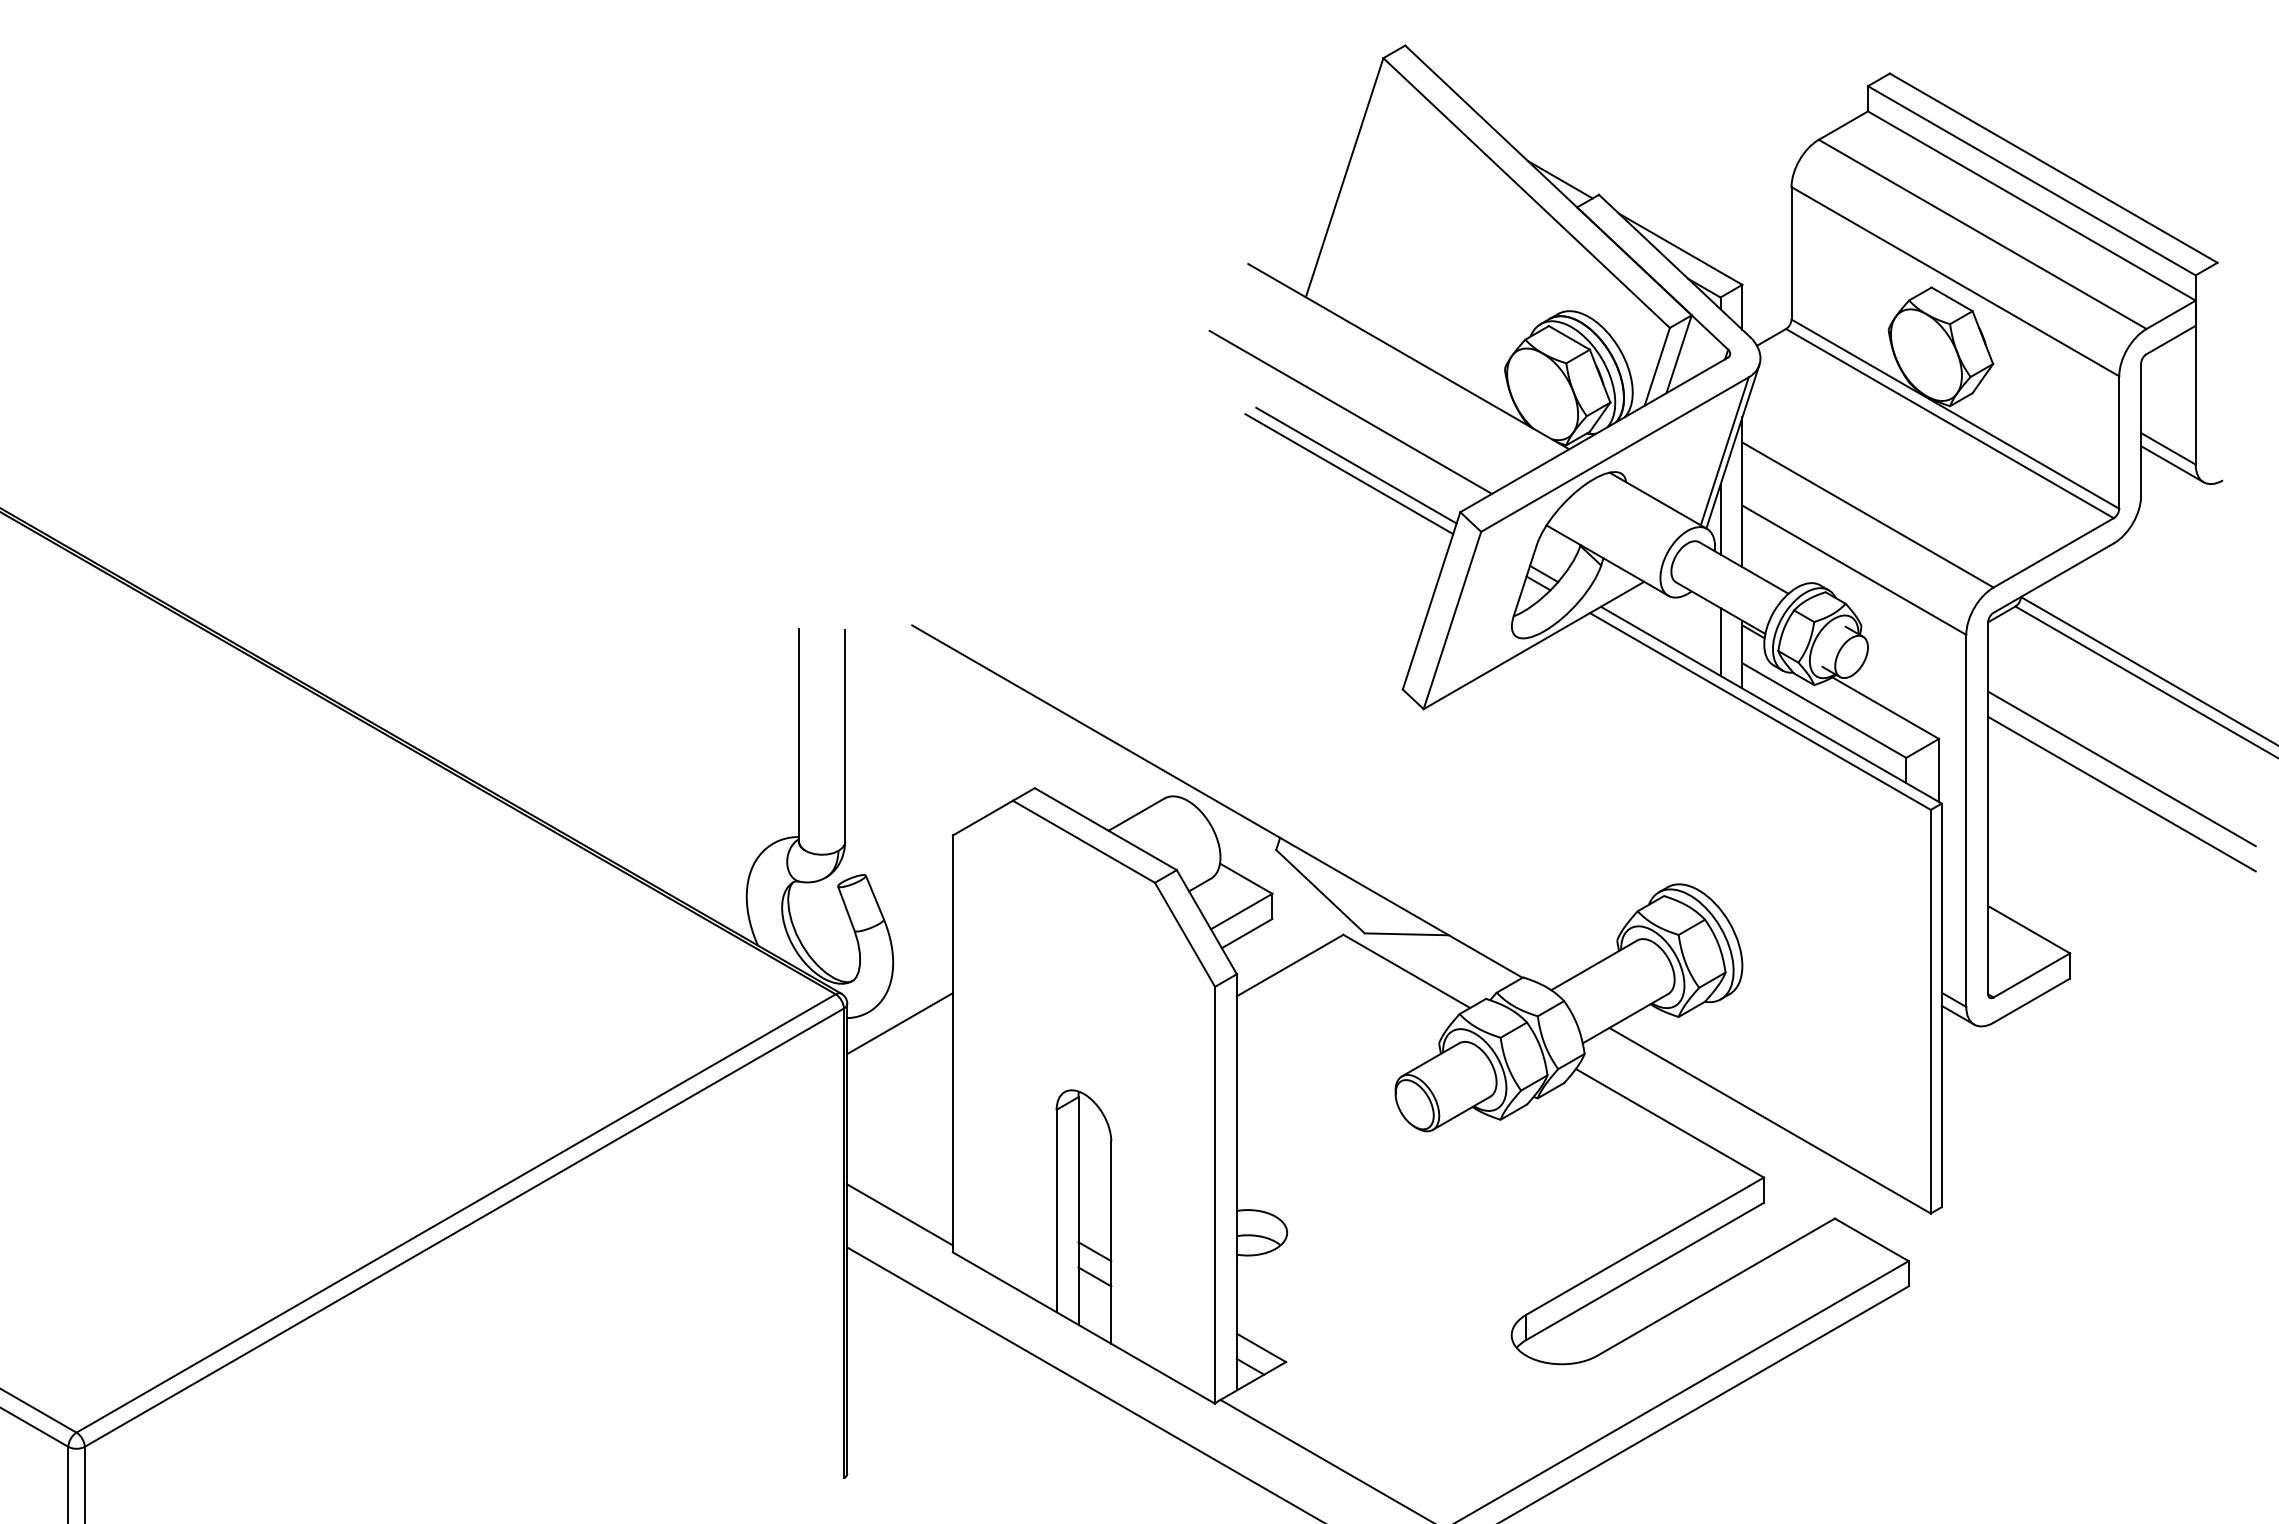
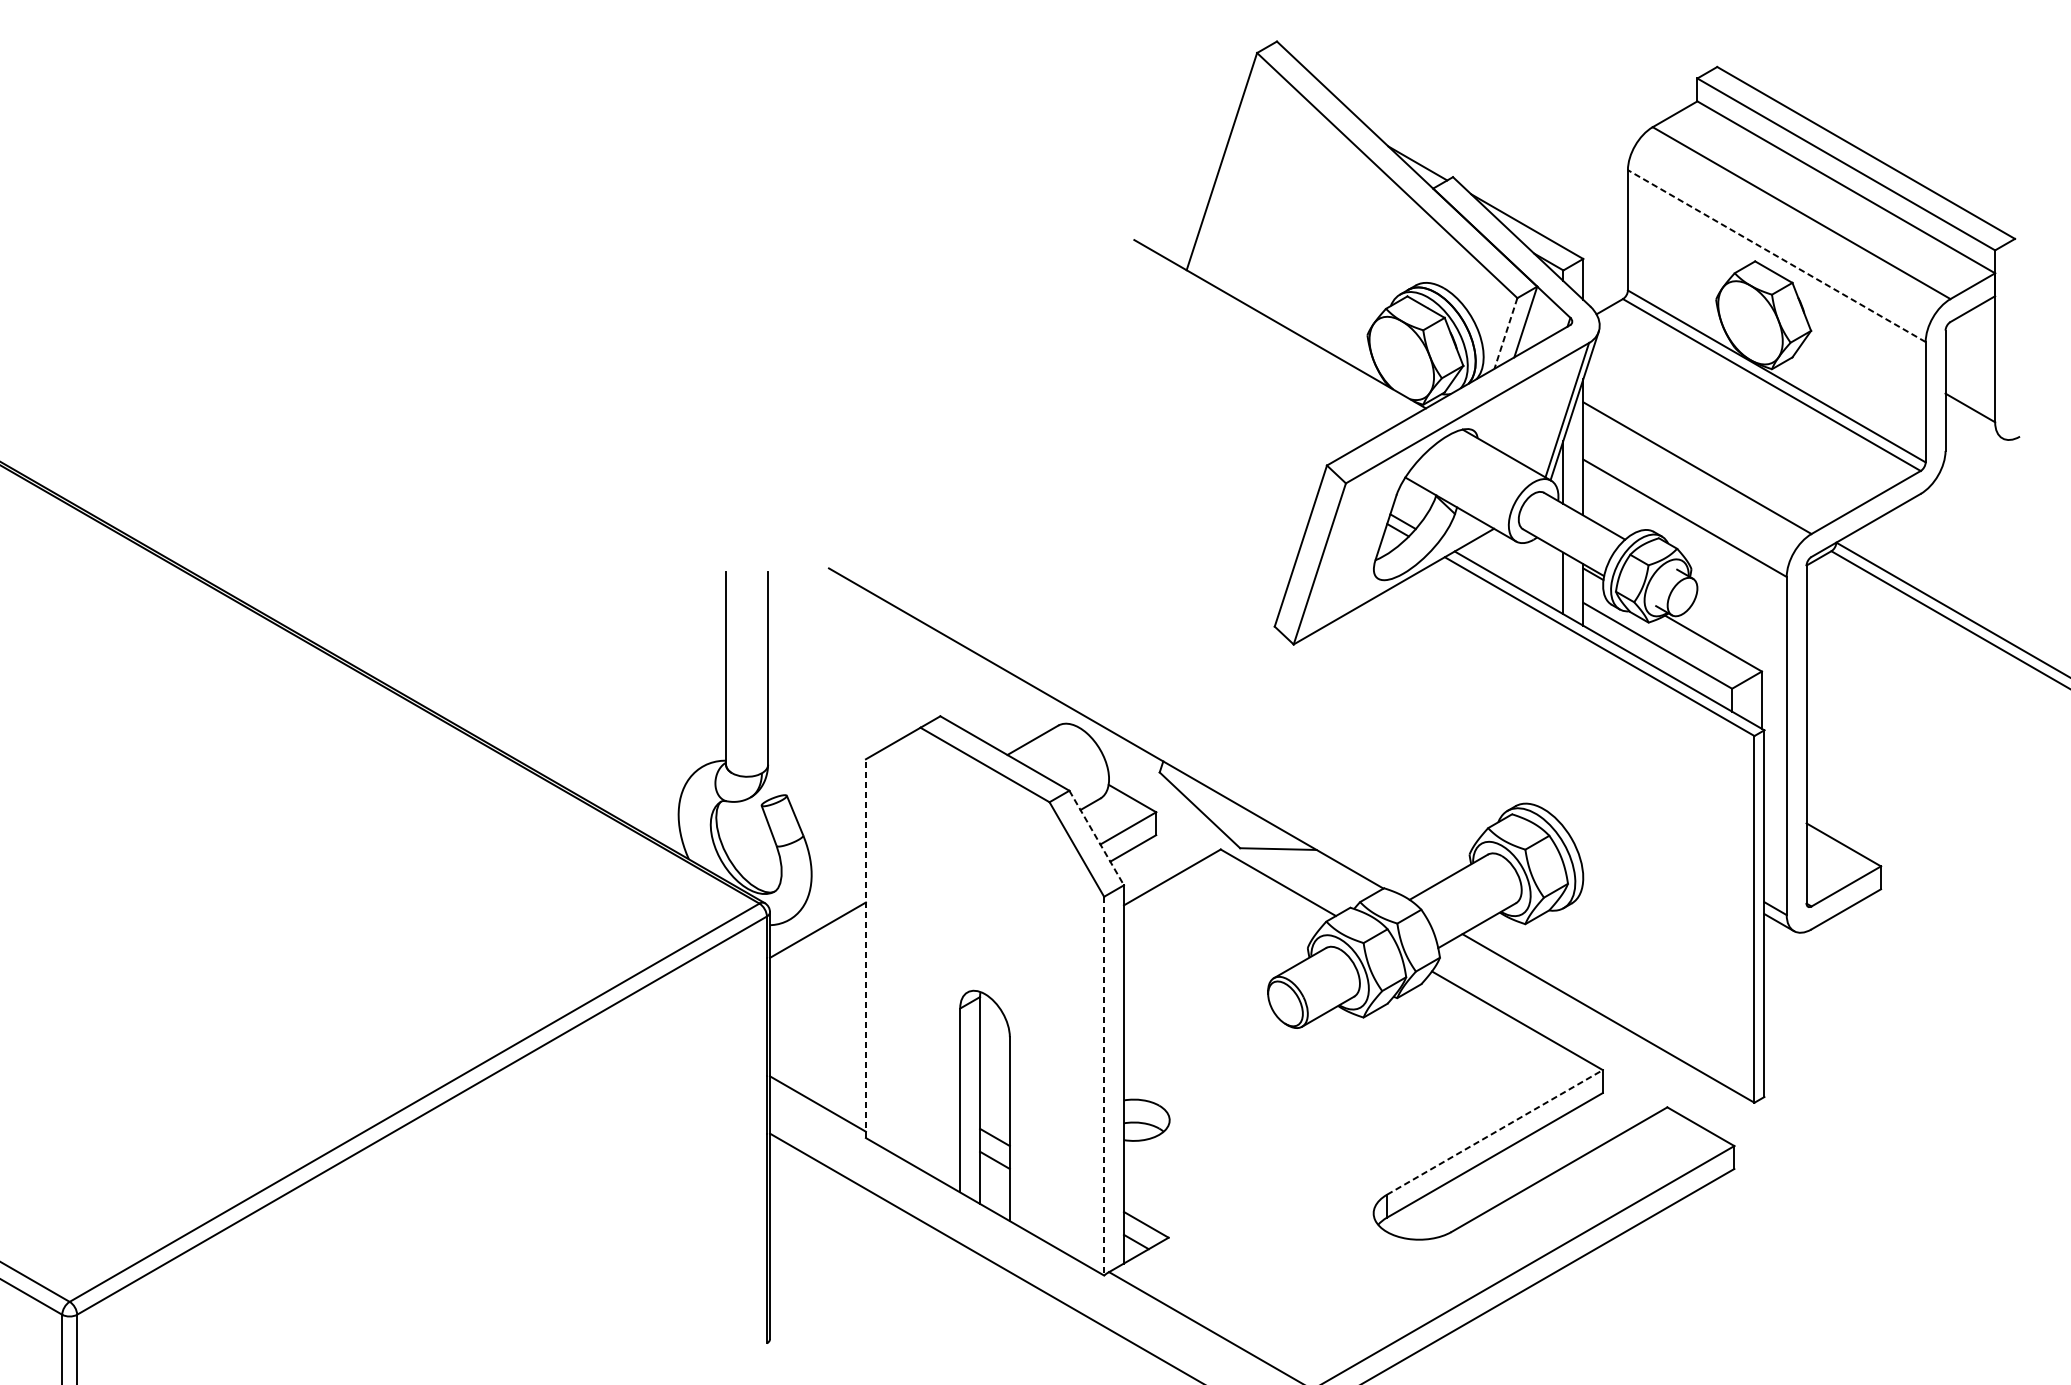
line: (1954, 281) -> (1776, 255), solid -> dashed
line: (1657, 366) -> (1506, 333), solid -> dashed
line: (1350, 411) -> (1227, 374), removed
line: (2172, 464) -> (1974, 422), removed
line: (1356, 465) -> (1232, 423), removed
line: (1349, 474) -> (1226, 431), removed
line: (2121, 768) -> (1927, 698), removed
line: (2121, 793) -> (1927, 721), removed
line: (1207, 922) -> (1097, 838), solid -> dashed
line: (952, 1043) -> (865, 948), solid -> dashed
line: (1215, 1195) -> (1104, 1086), solid -> dashed
line: (1645, 1245) -> (1495, 1131), solid -> dashed

